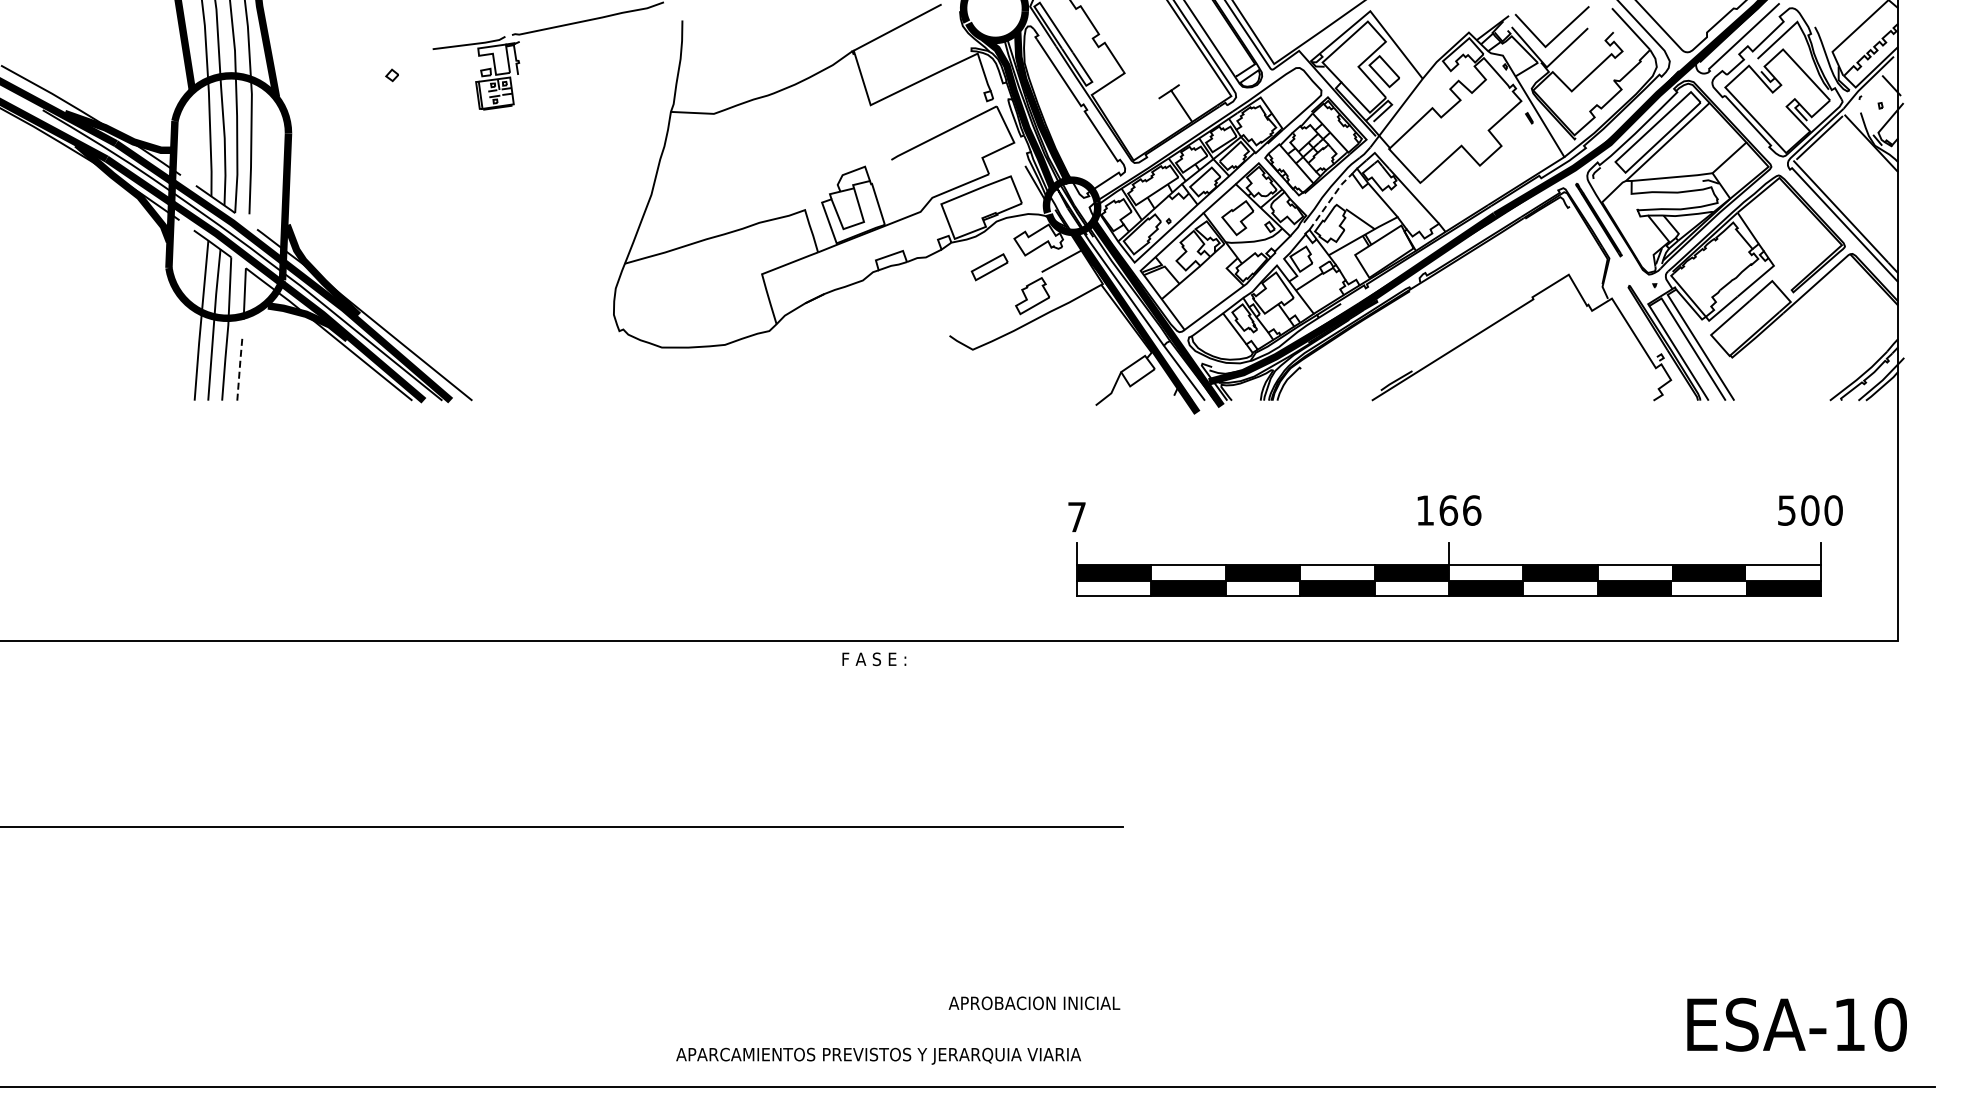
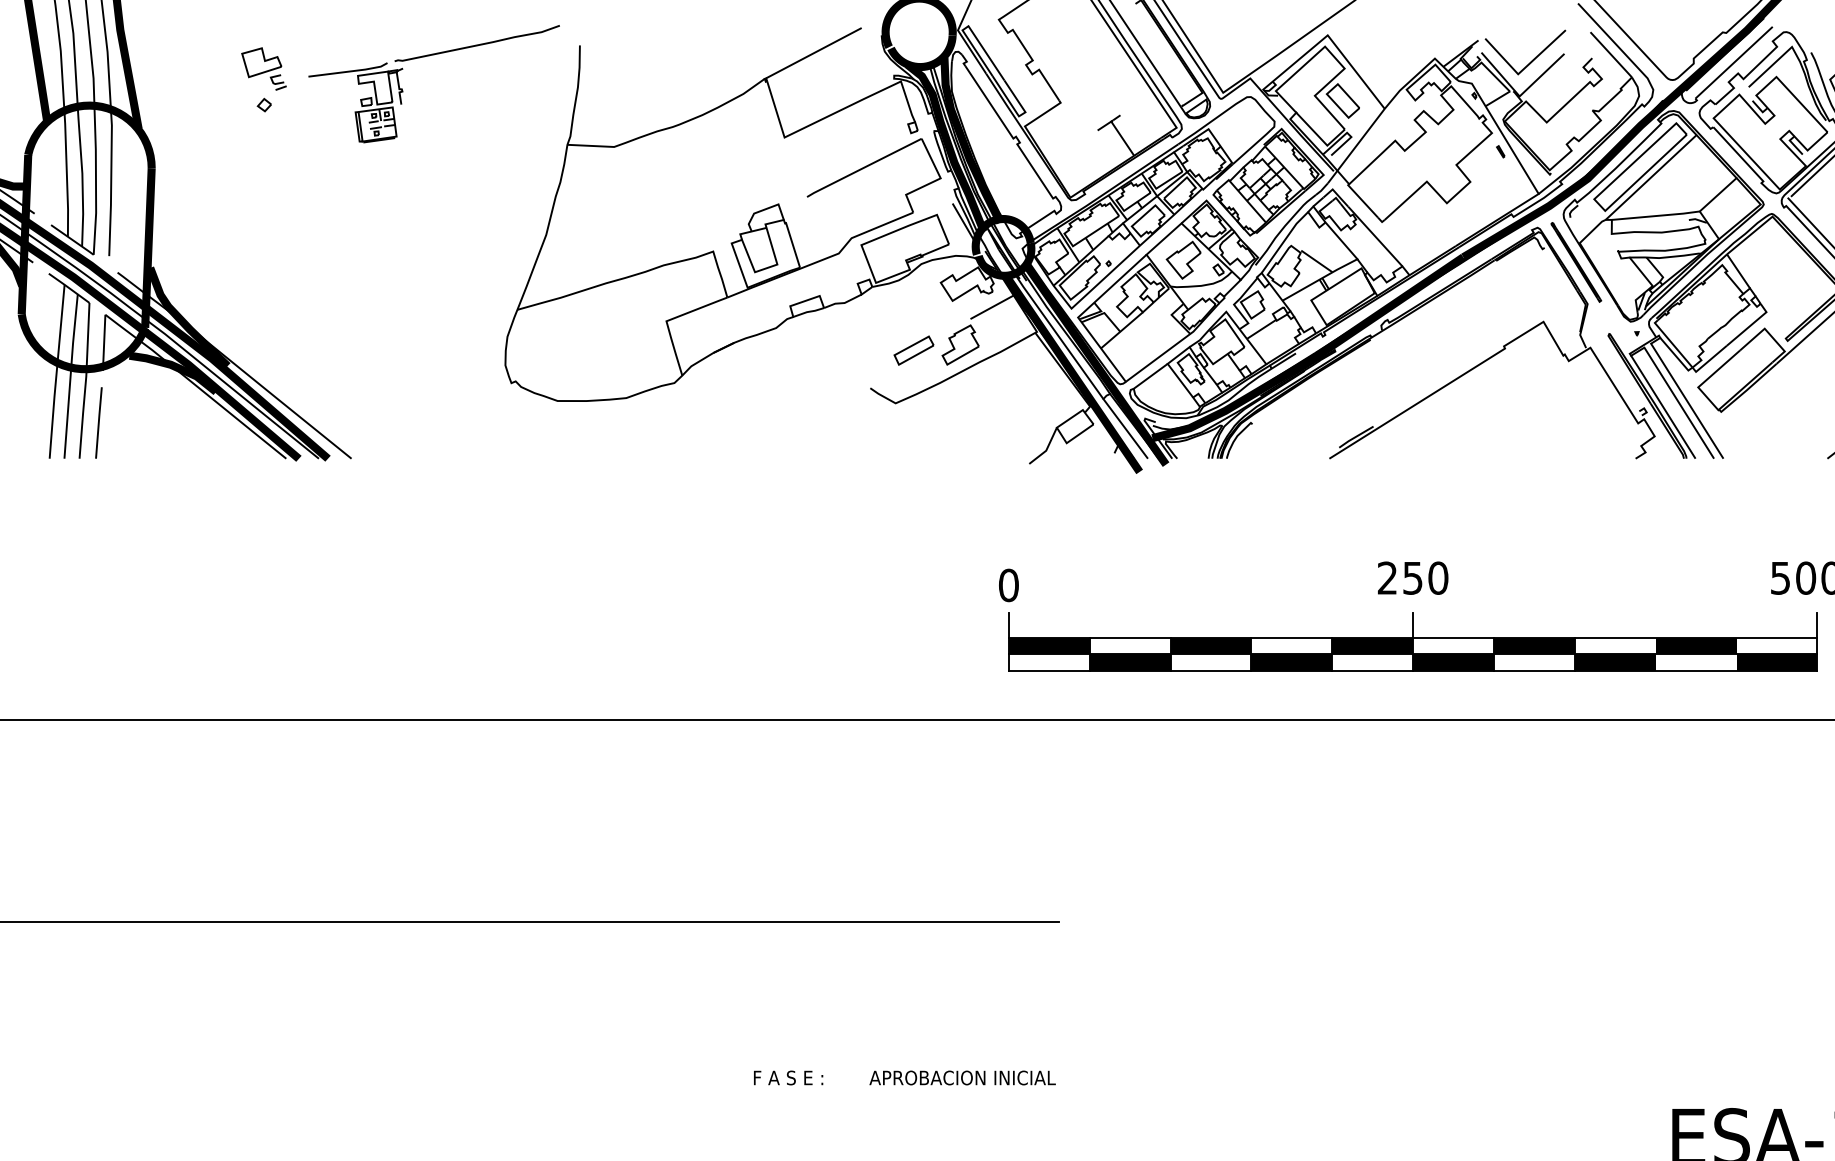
part: (391, 42) -> (263, 69), added
line: (1330, 199) -> (1284, 240), dashed -> solid
part: (989, 267) -> (913, 350), moved
line: (239, 366) -> (98, 421), dashed -> solid
text: (1448, 510) -> (1412, 578), 166 -> 250
text: (1076, 516) -> (1008, 584), 7 -> 0
text: (874, 659) -> (788, 1078), moved
text: (1034, 1003) -> (962, 1078), moved

